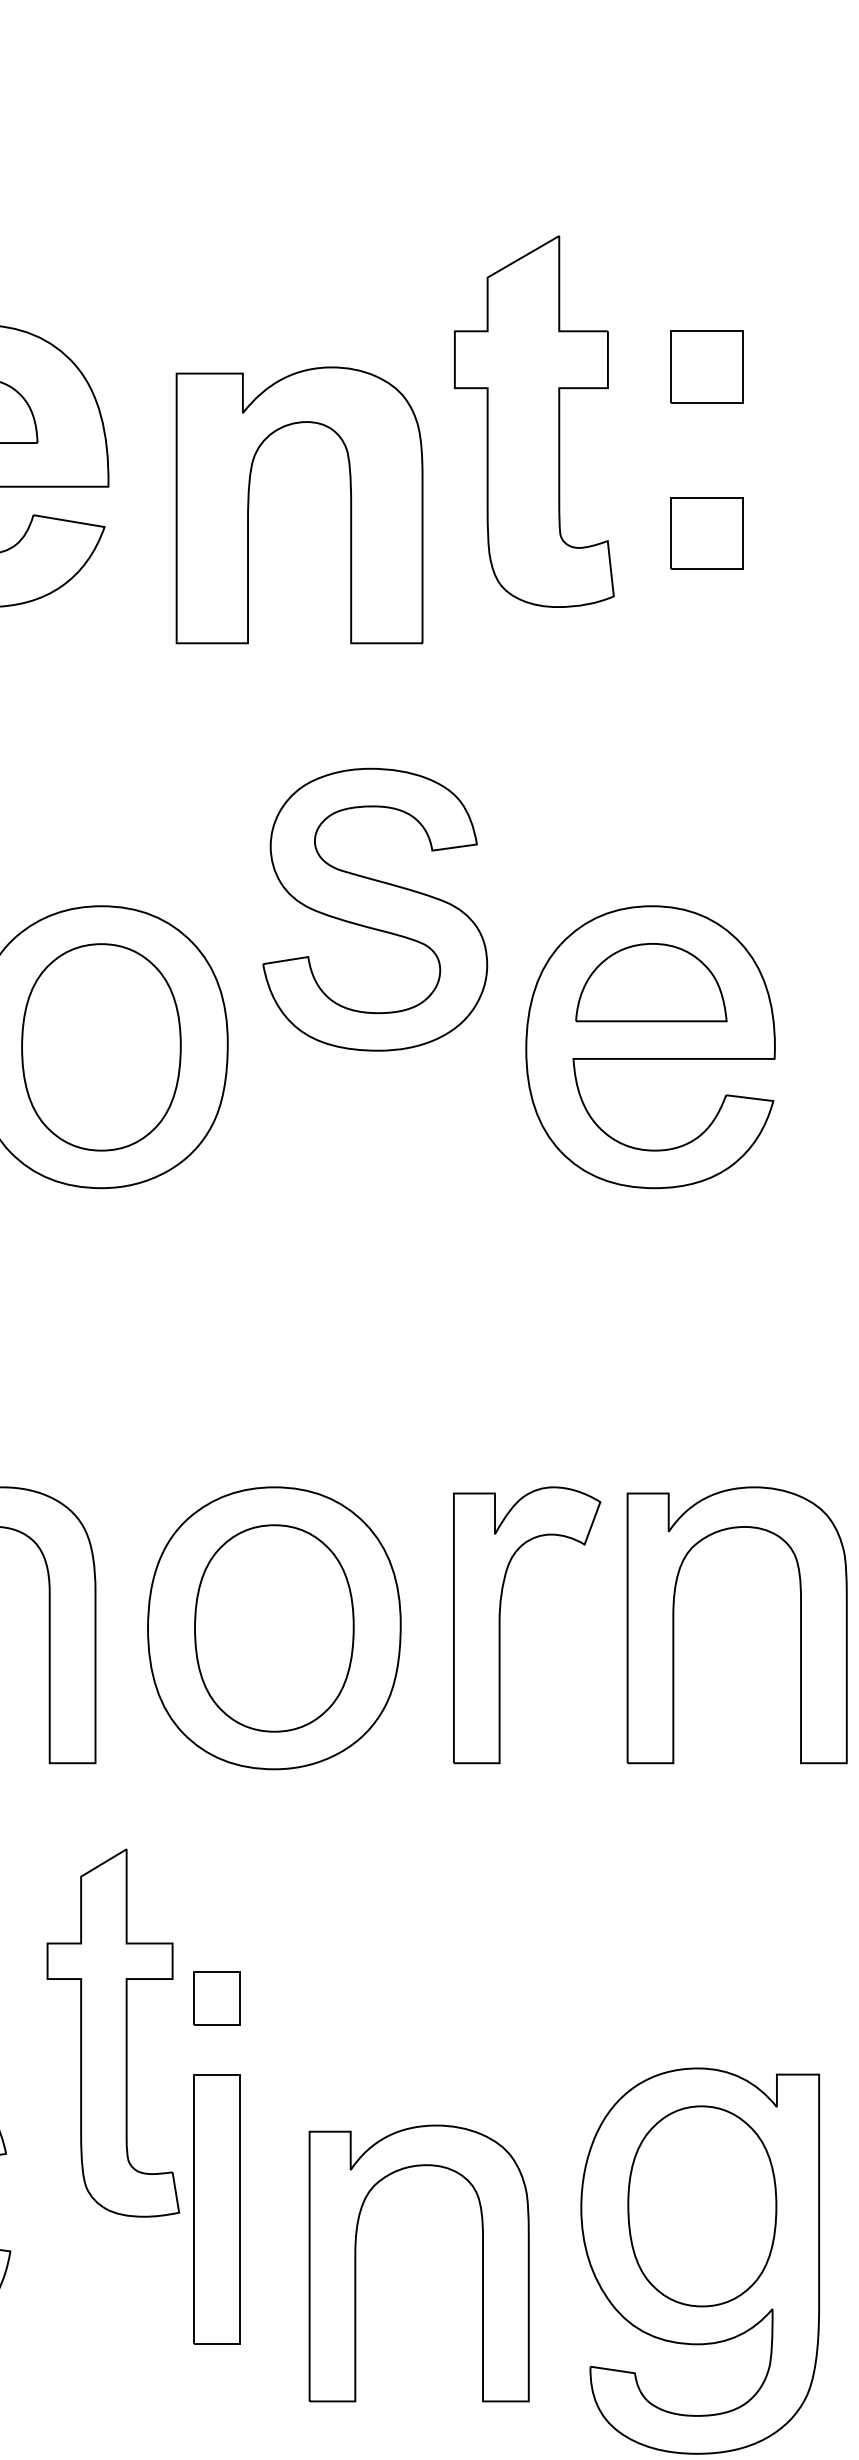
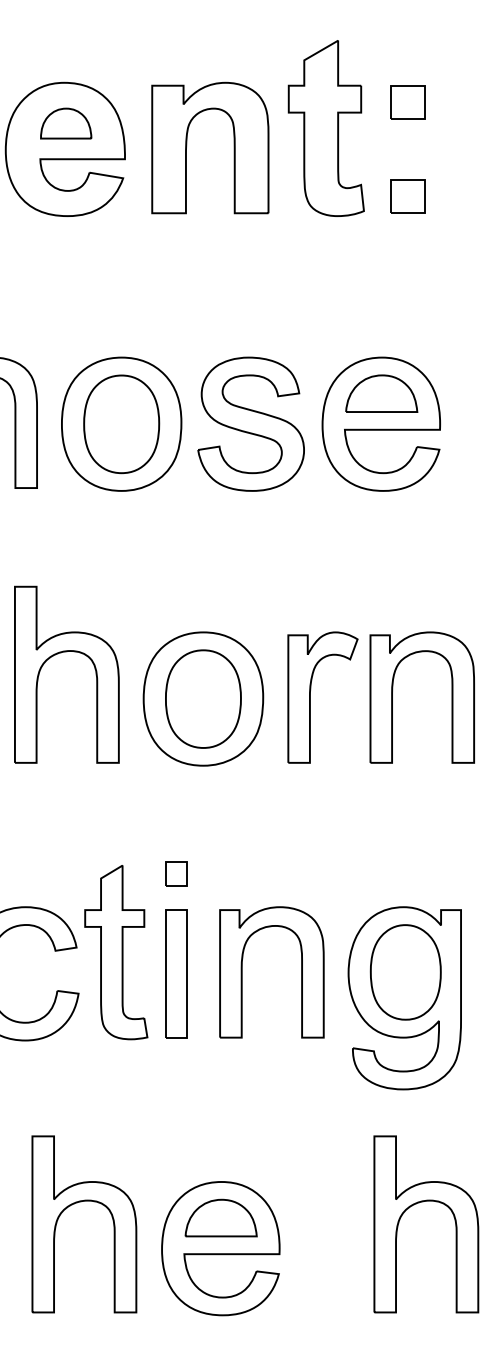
part: (348, 504) -> (233, 147), moved
part: (705, 533) -> (407, 196), moved
part: (373, 908) -> (250, 423), moved
part: (113, 2033) -> (116, 952), moved
part: (356, 2263) -> (242, 972), moved

